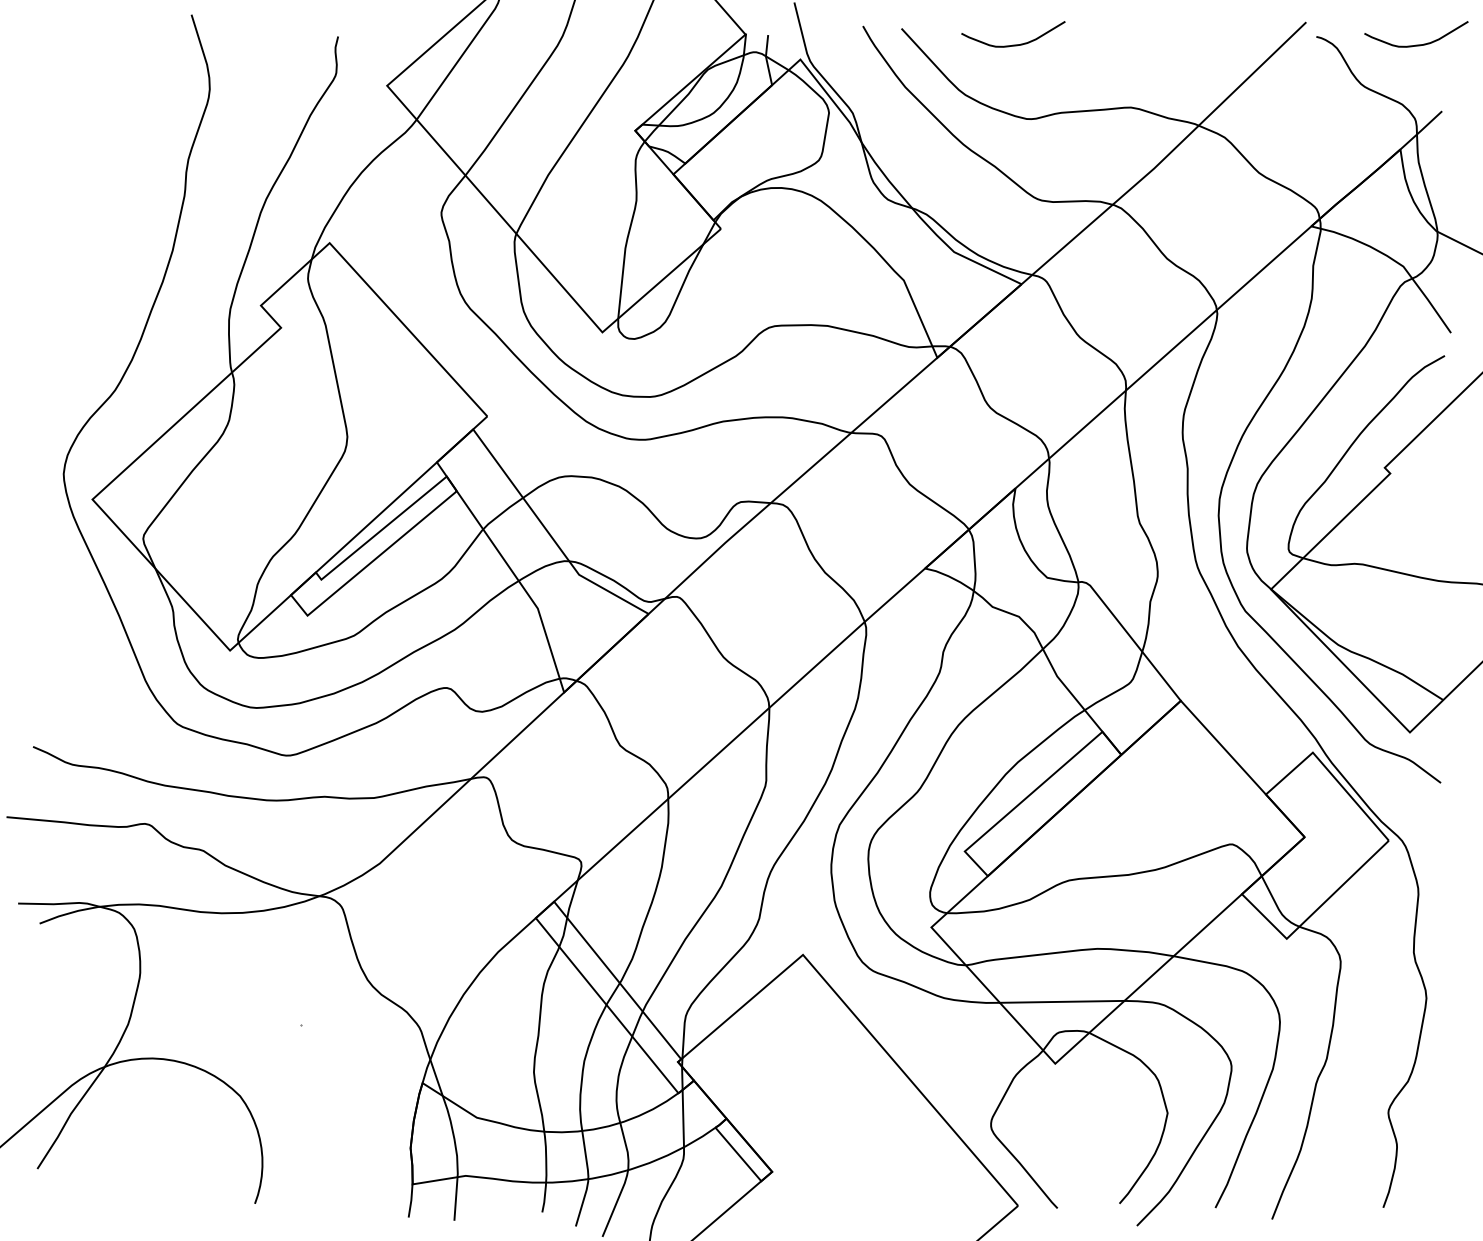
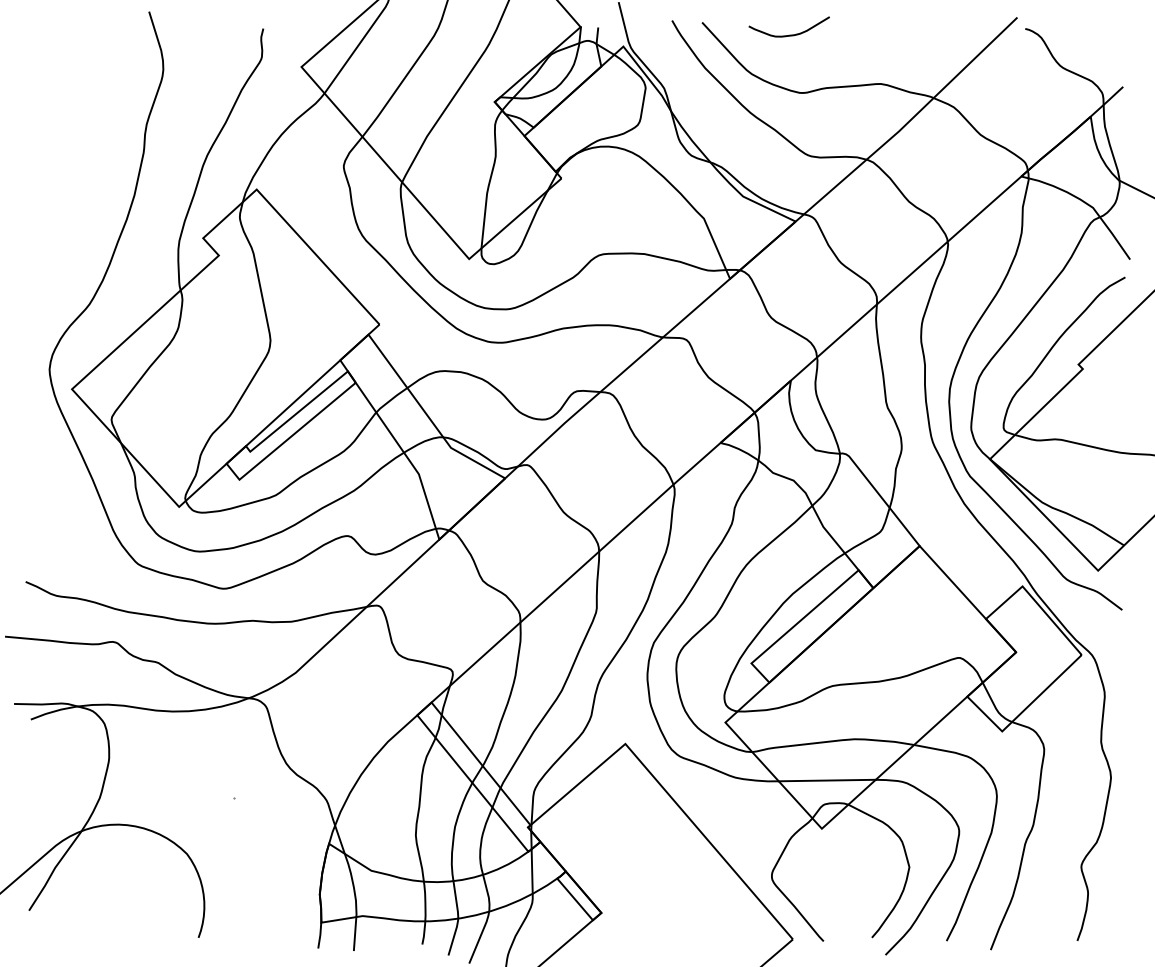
curve: (1416, 44) -> (1103, 34), removed

